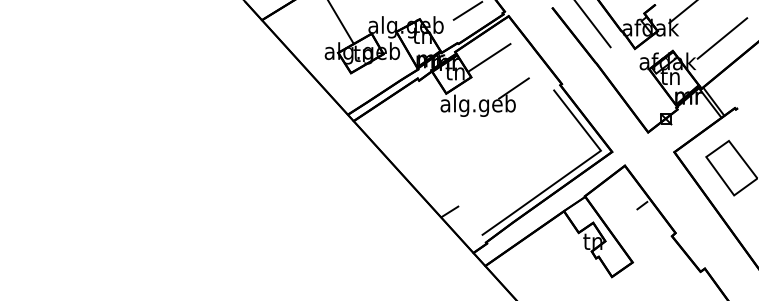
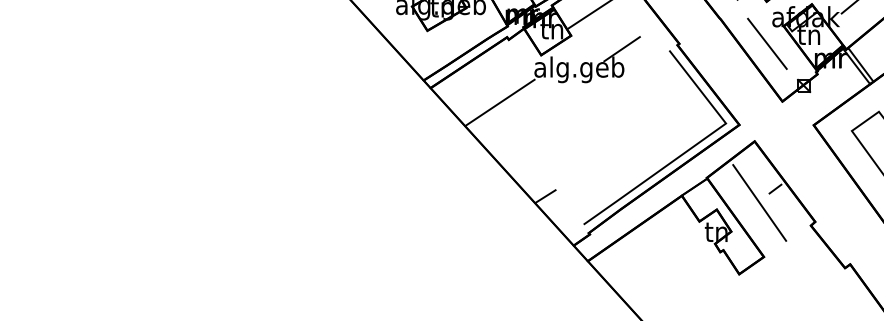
line: (635, 84) -> (767, 44), added
line: (411, 133) -> (499, 102), added
line: (628, 216) -> (758, 202), added

